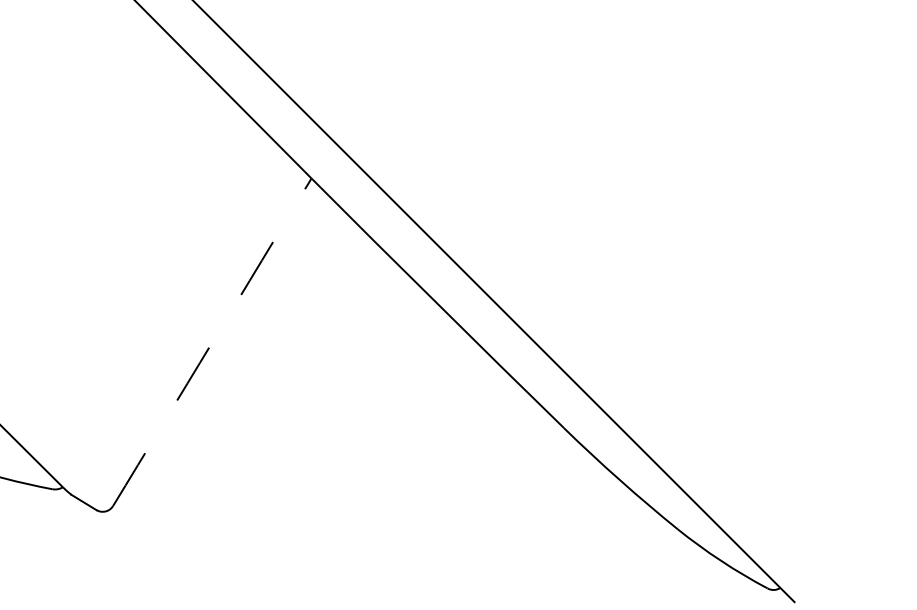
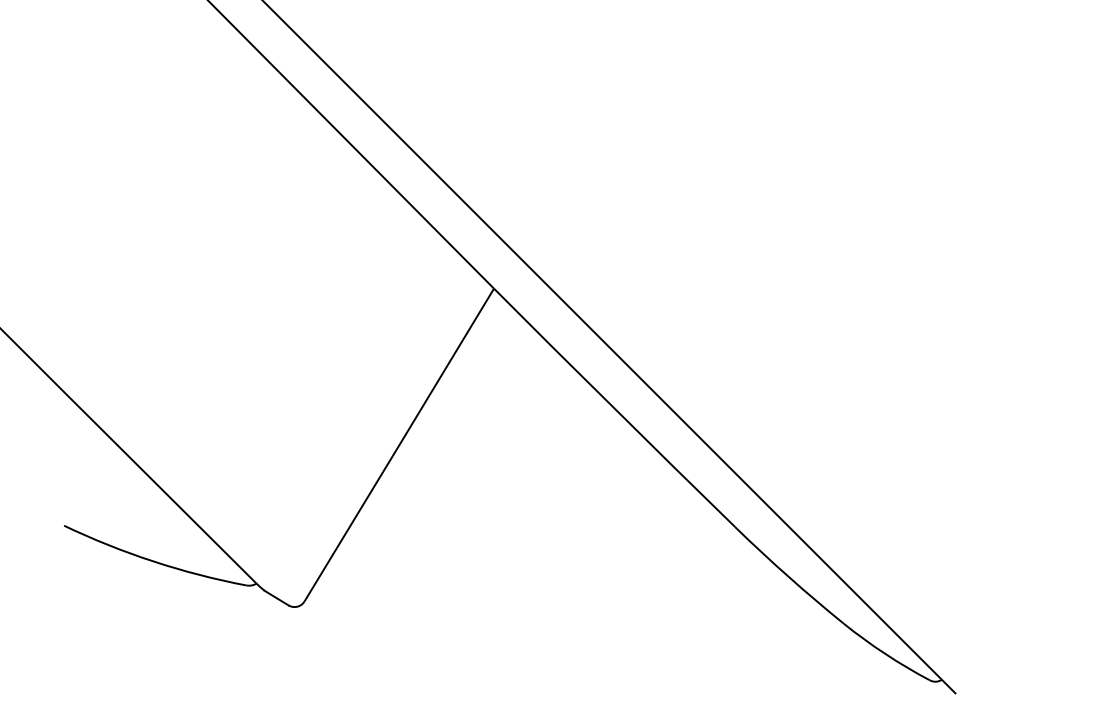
arc: (212, 342) -> (399, 445), dashed -> solid

